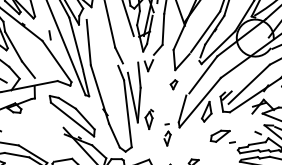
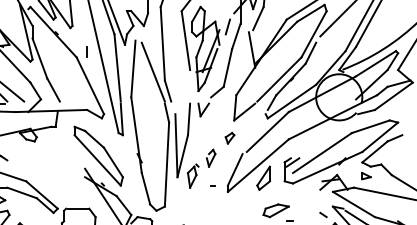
line: (104, 42) -> (152, 71), added
part: (168, 137) -> (211, 157), moved

